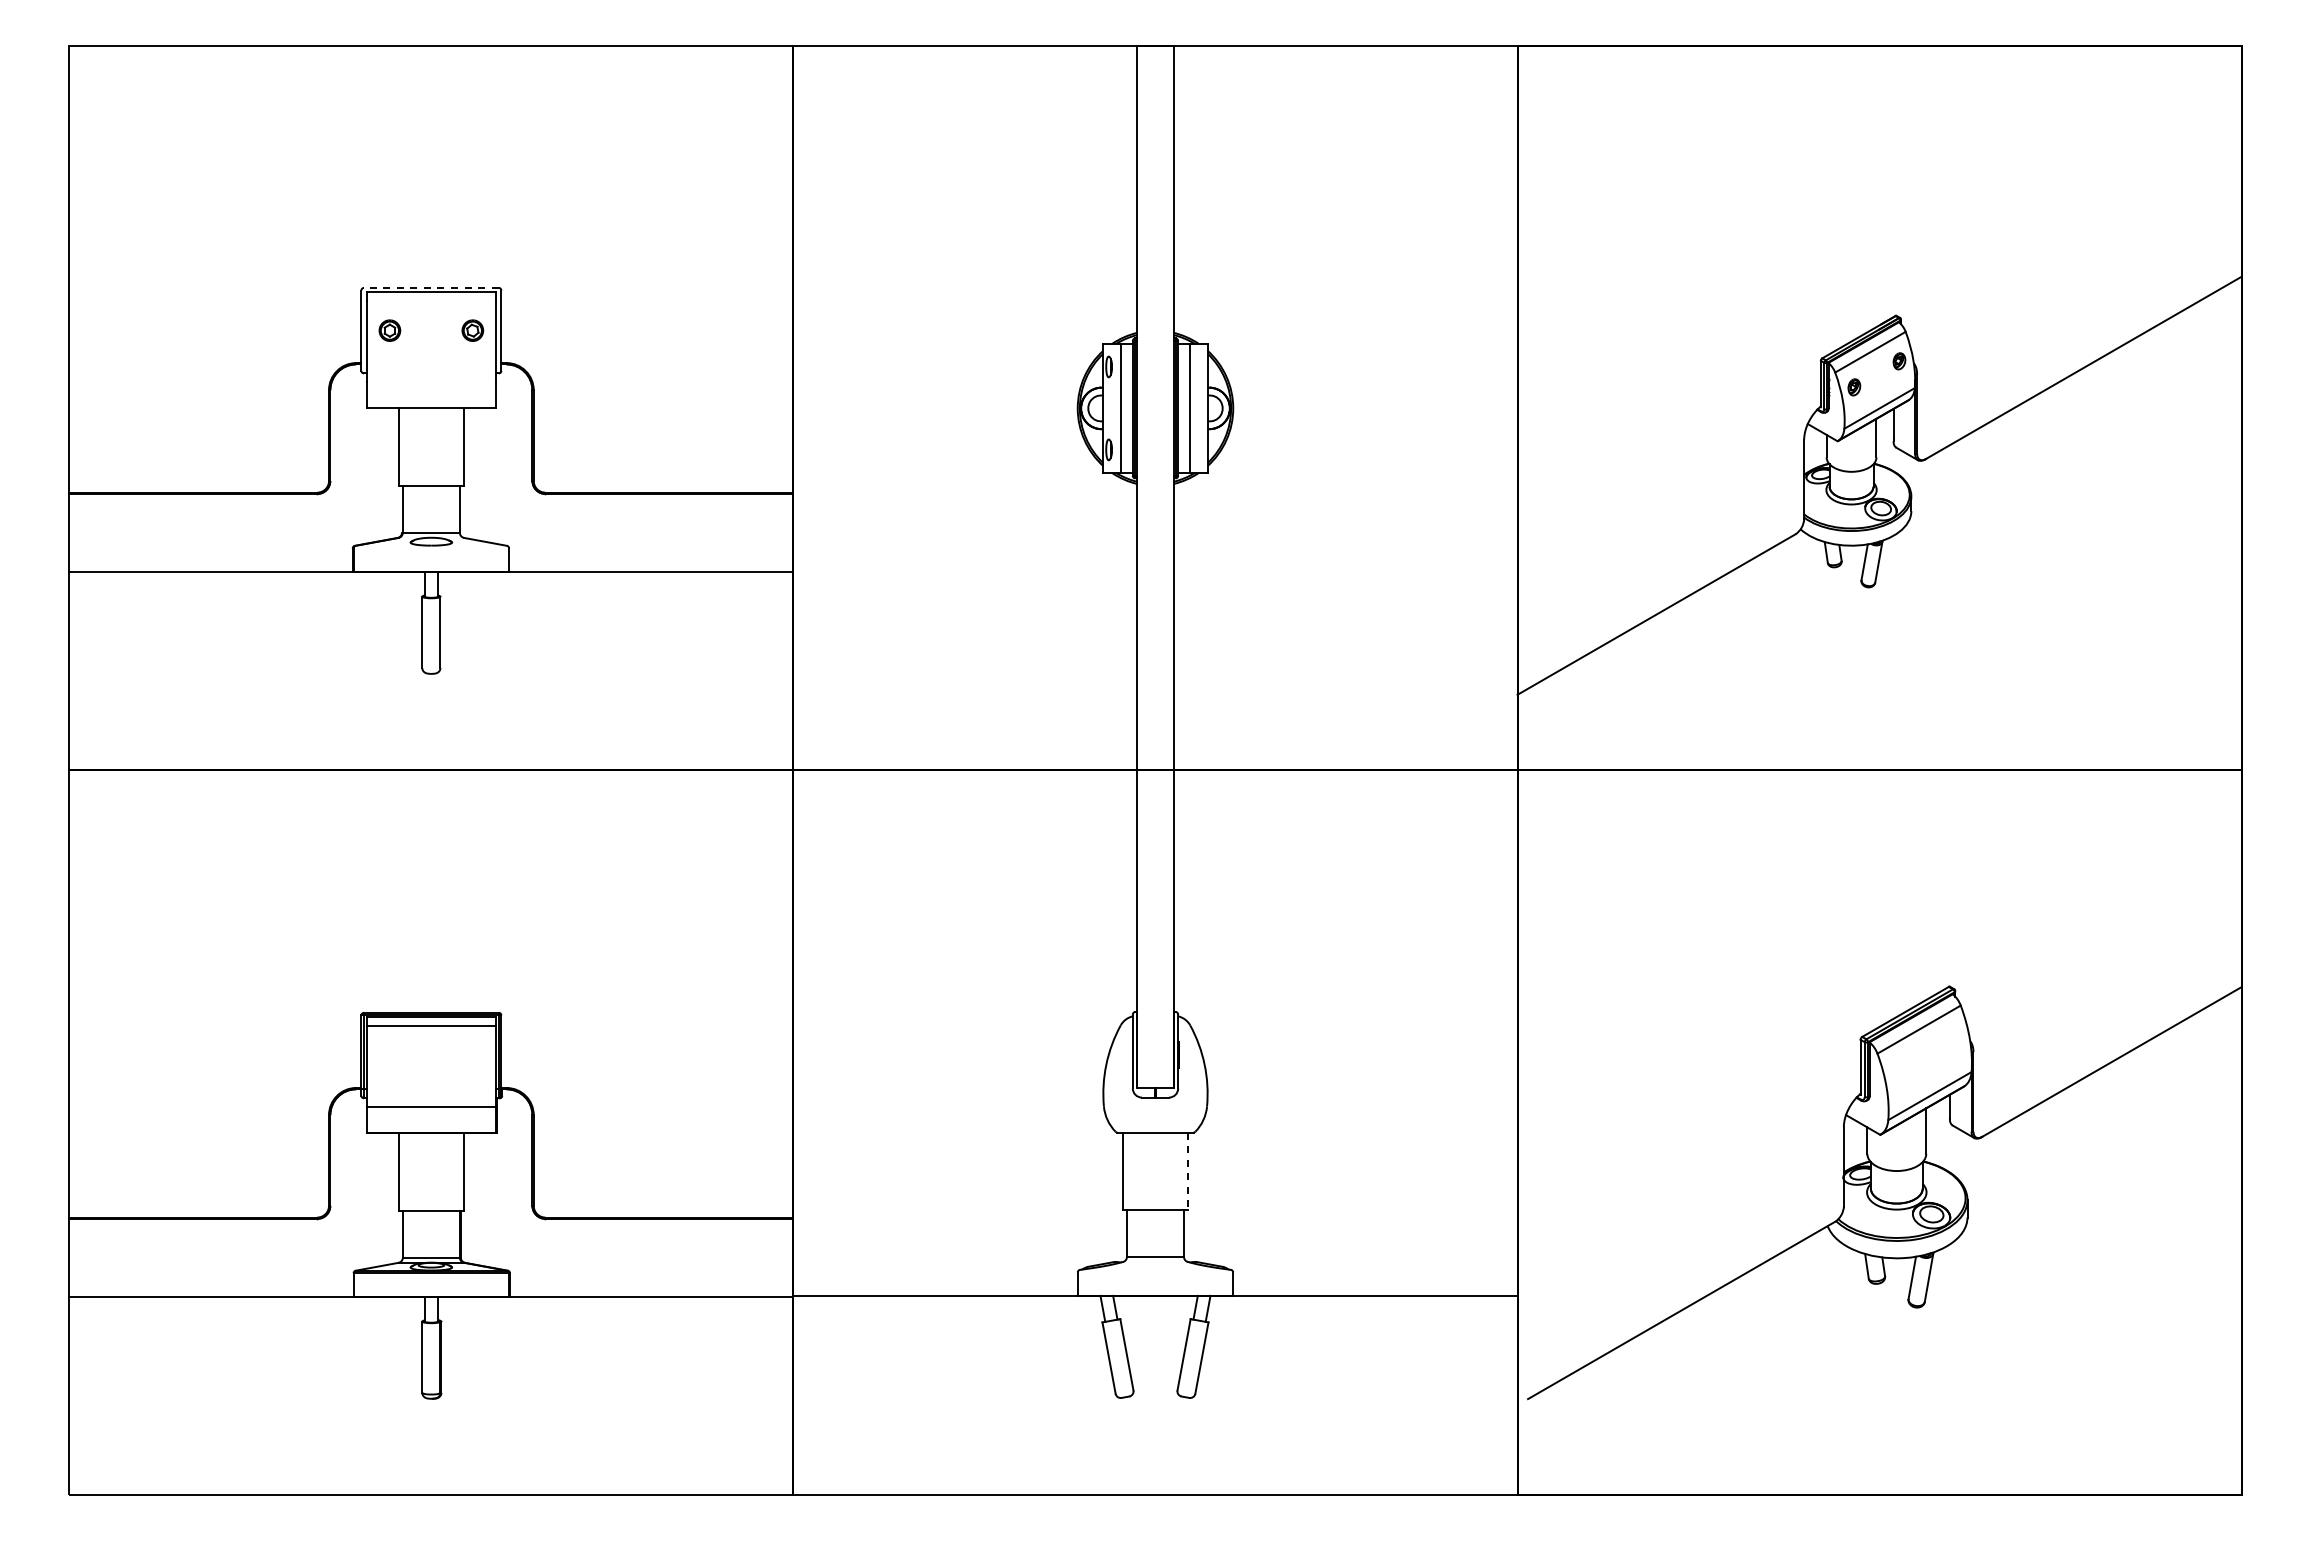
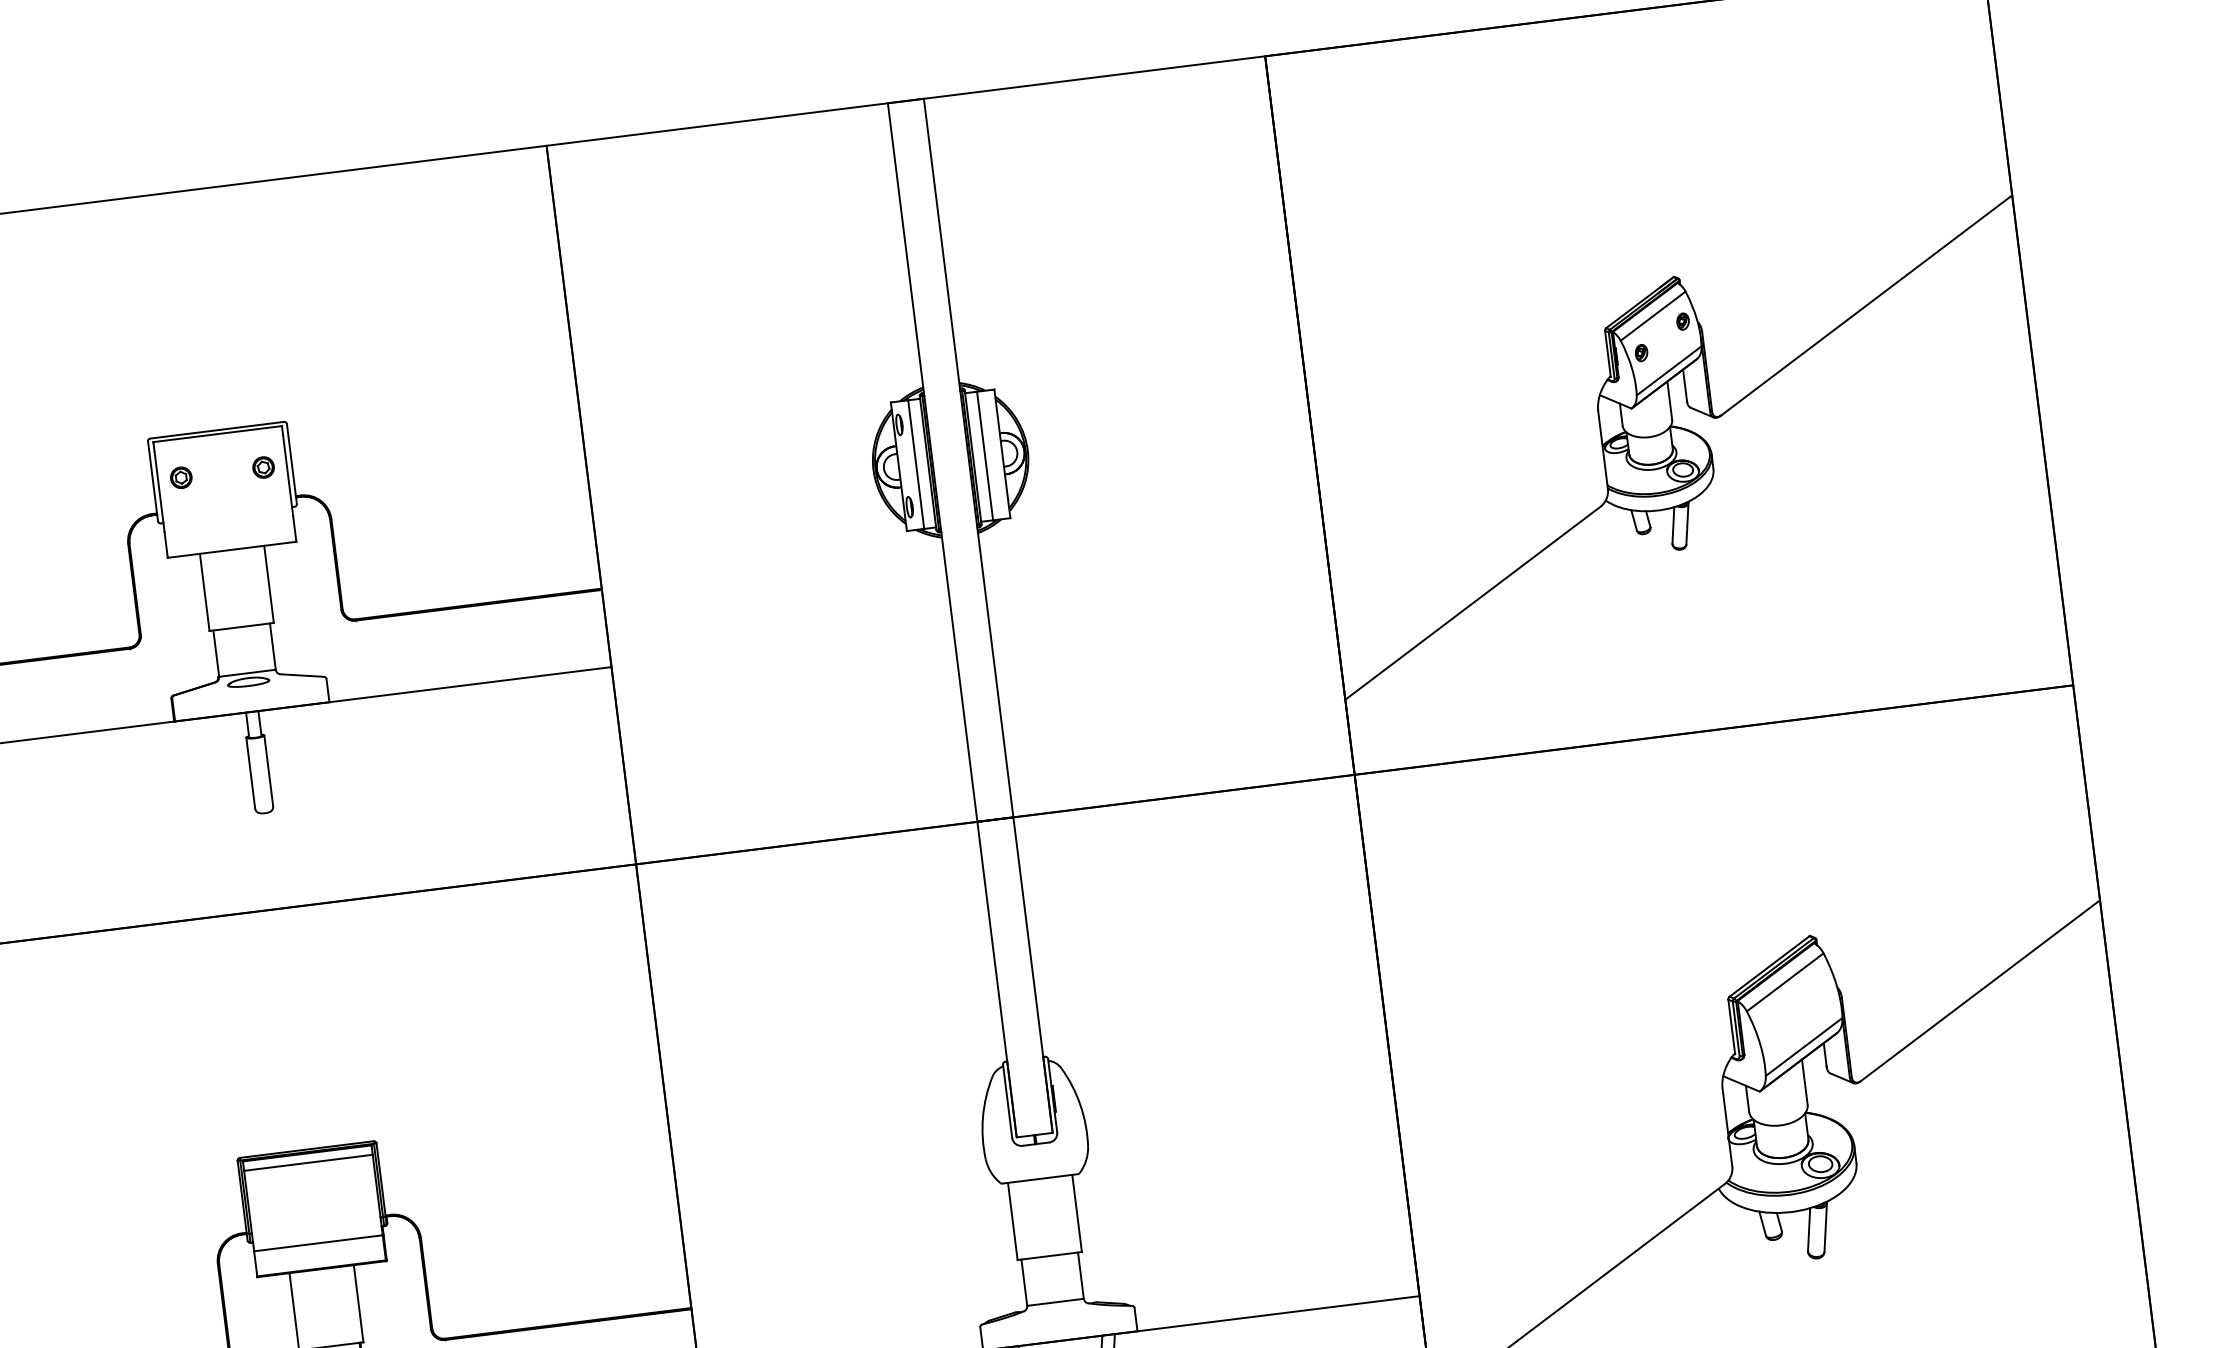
line: (430, 287) -> (216, 429), dashed -> solid
line: (1187, 1171) -> (1076, 1213), dashed -> solid

